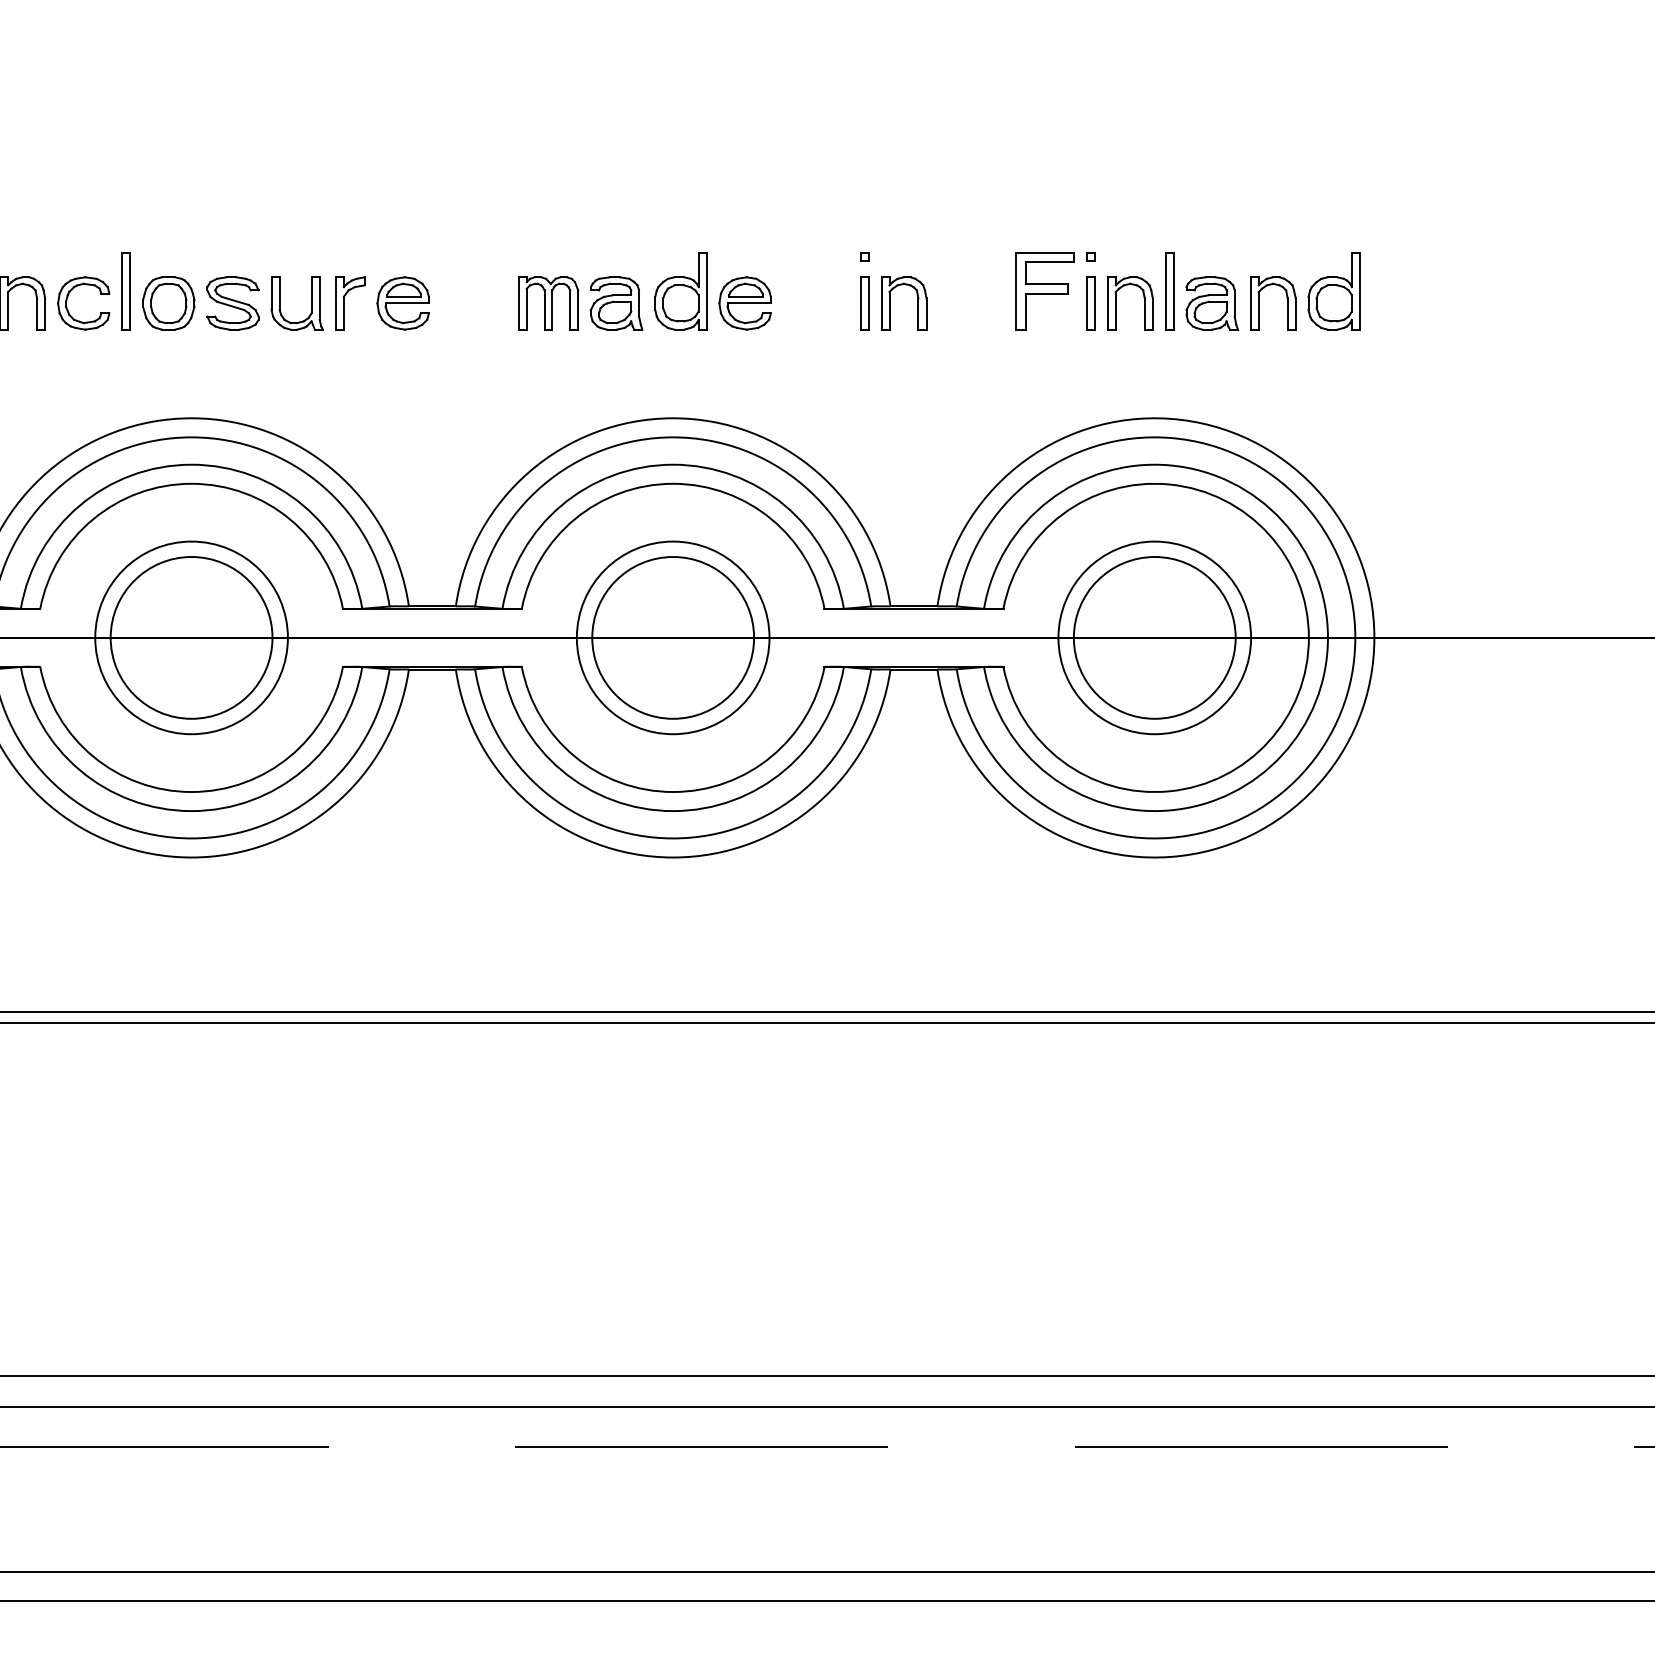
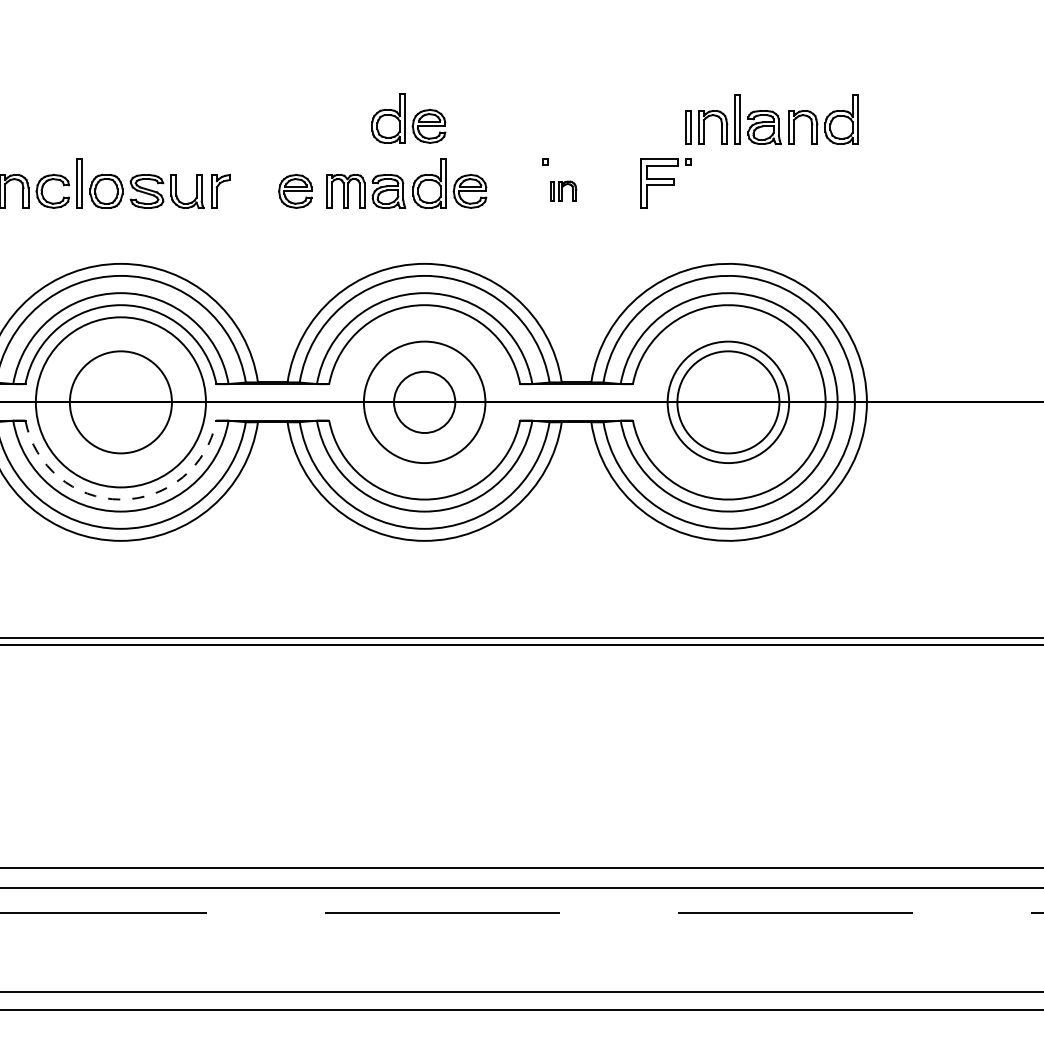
part: (647, 187) -> (408, 118), added
part: (1223, 290) -> (771, 119), moved
part: (403, 303) -> (295, 191), moved
part: (893, 303) -> (563, 191), size x0.6
circle: (190, 638) -> (120, 402), size x1.4
circle: (672, 638) -> (424, 402), size x0.6
arc: (190, 791) -> (120, 499), solid -> dashed

